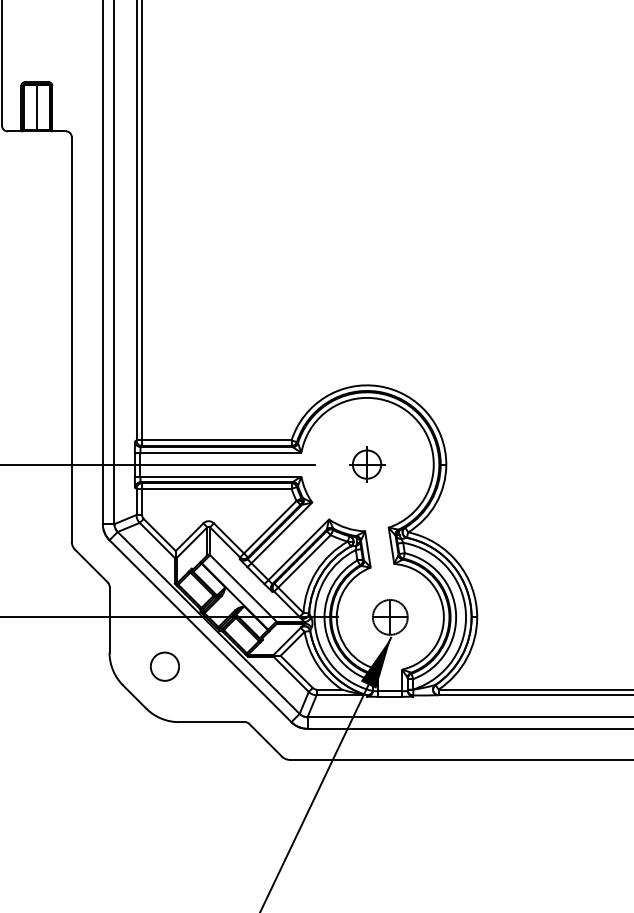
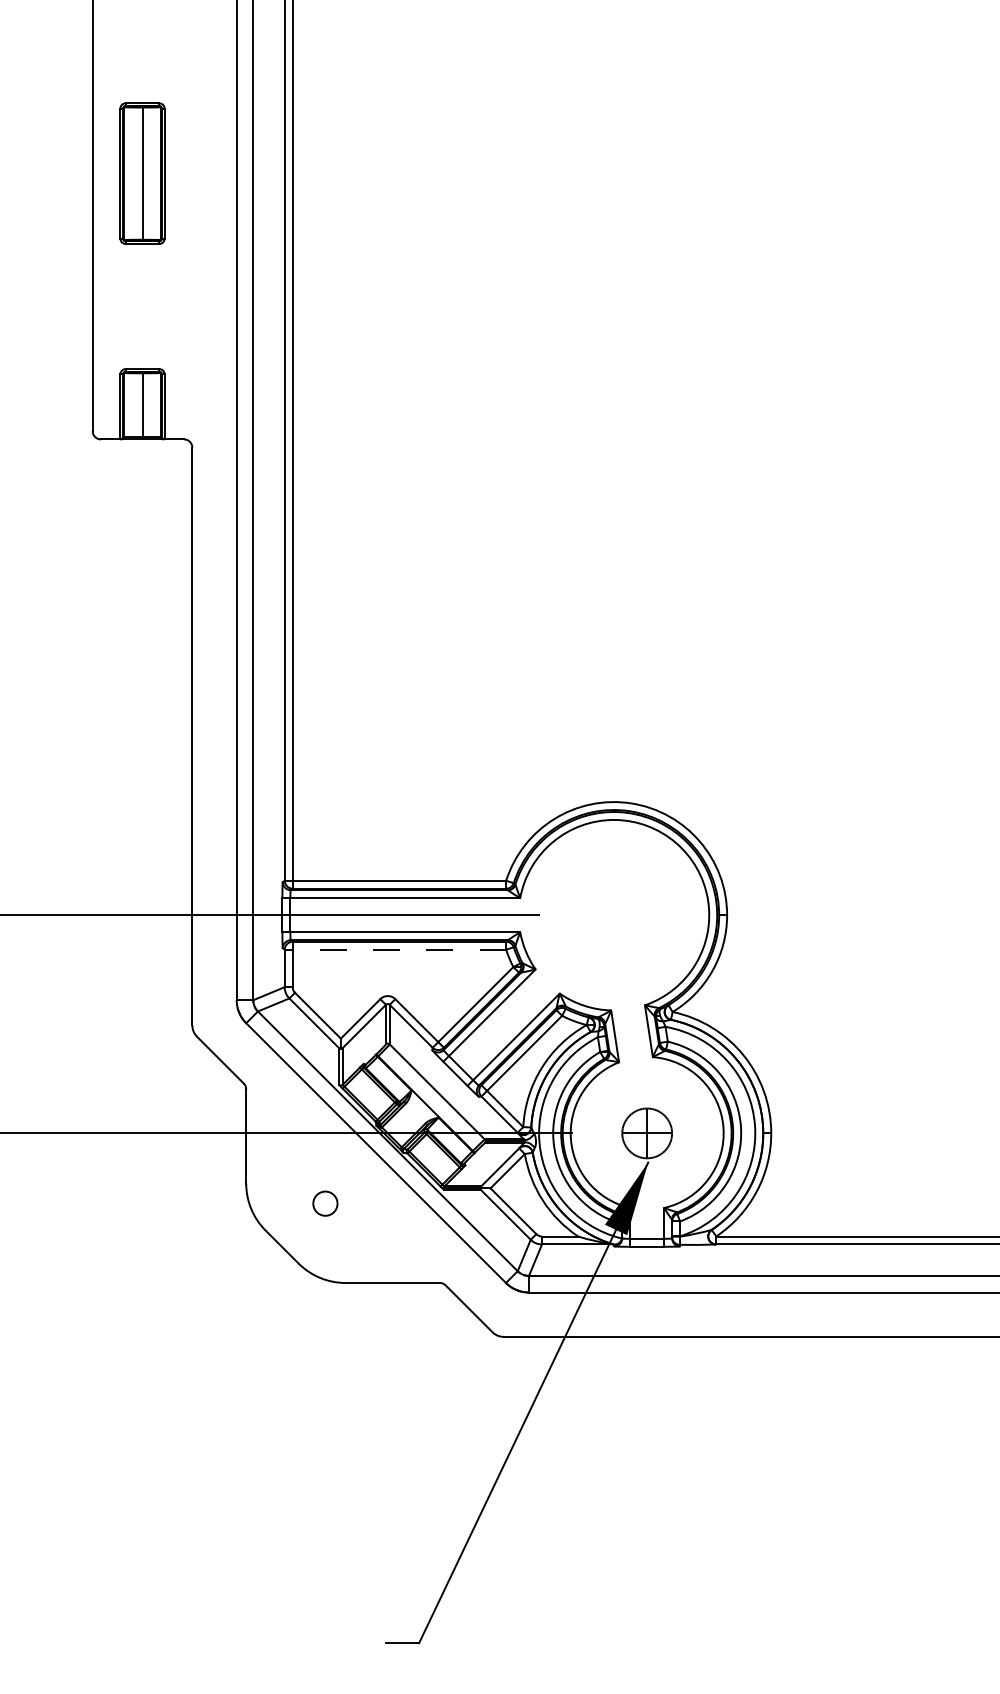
part: (366, 464) -> (613, 914), removed
line: (216, 488) -> (399, 949), solid -> dashed
part: (165, 666) -> (325, 1203), size x0.6

